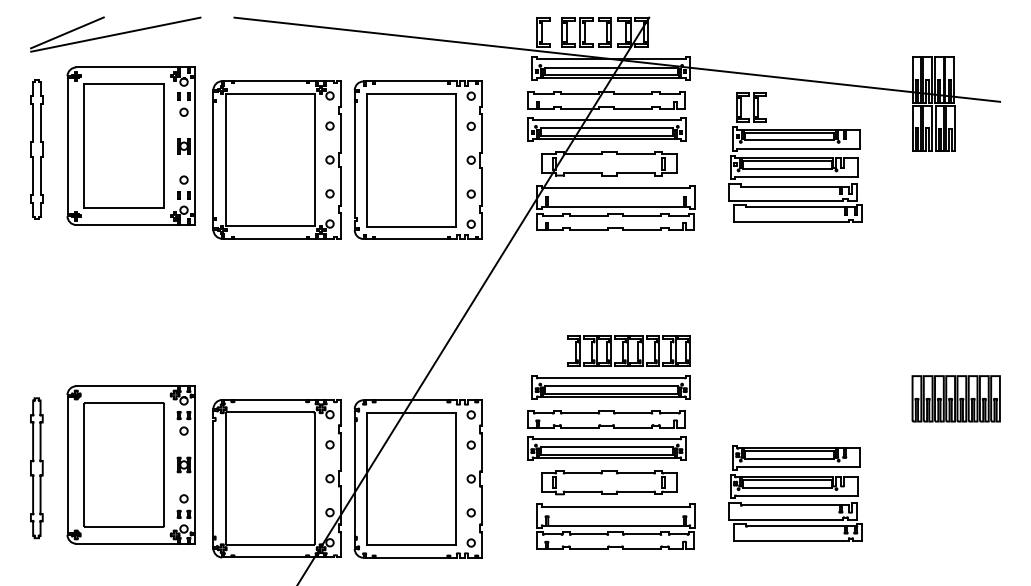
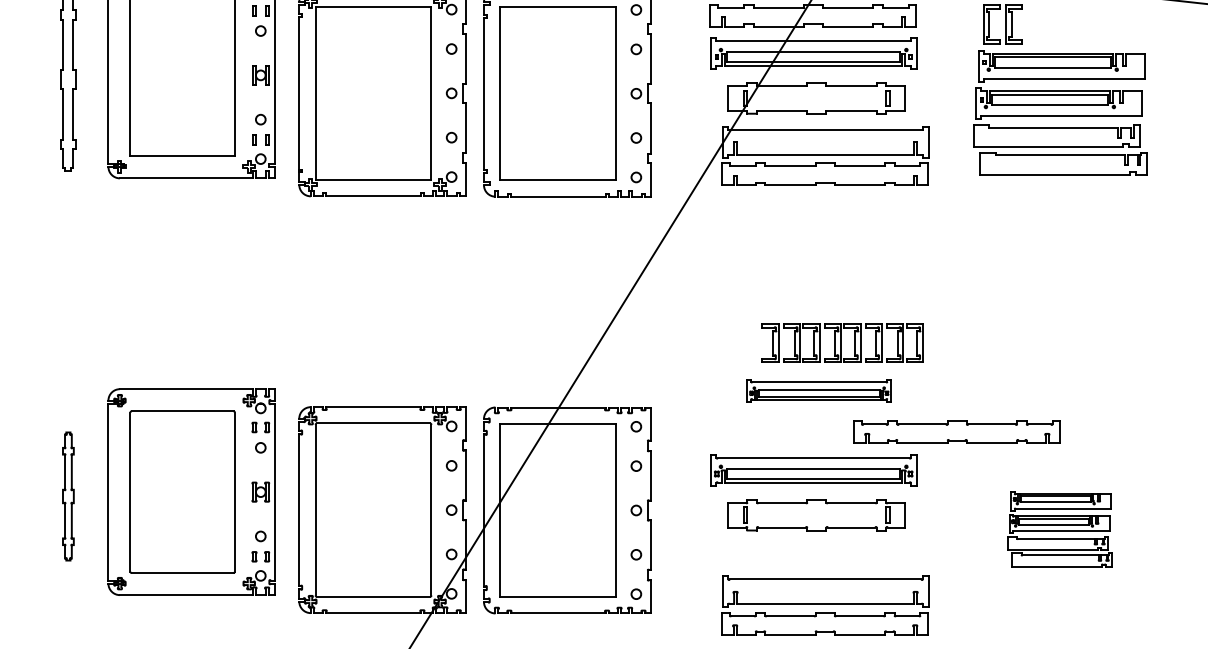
part: (610, 387) -> (818, 390), size x0.7
part: (606, 419) -> (956, 432), moved
part: (36, 468) -> (67, 496), size x0.7
part: (795, 493) -> (1060, 529), size x0.6
part: (615, 526) -> (824, 605), moved

